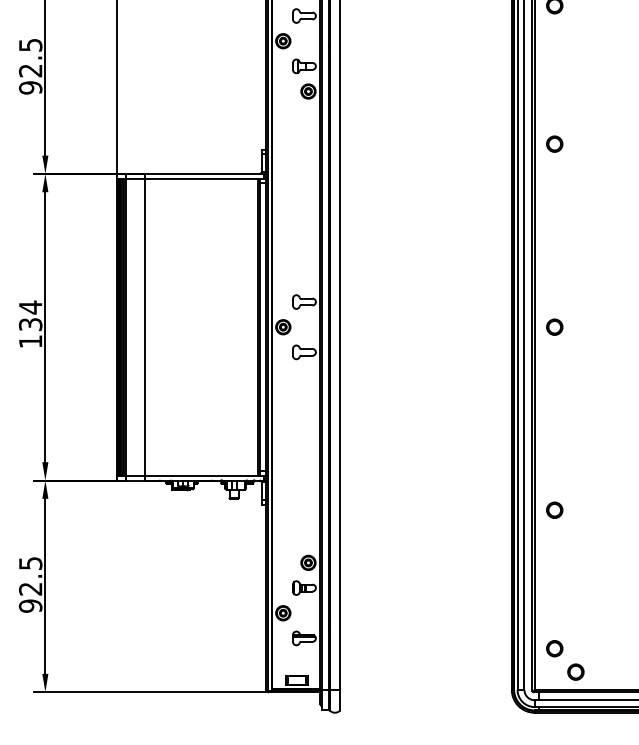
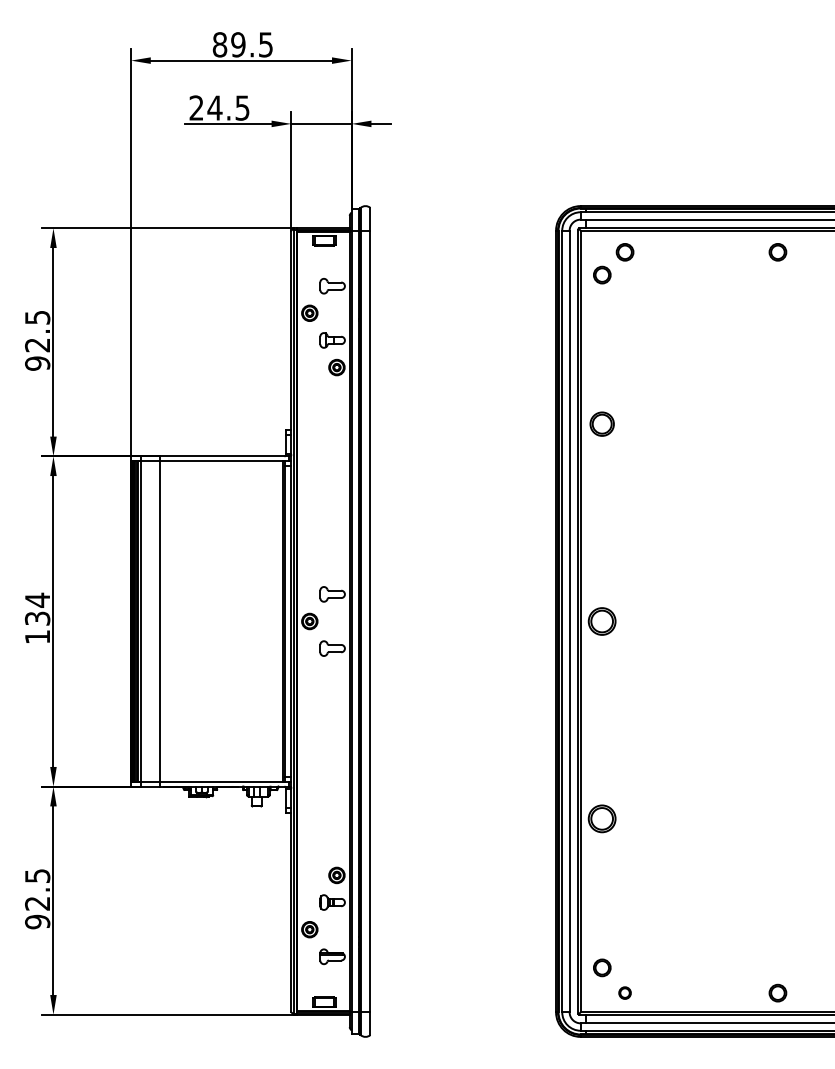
part: (554, 144) -> (602, 424), size x1.4
circle: (554, 327) -> (602, 621), size x1.6
part: (554, 510) -> (602, 818), size x1.6
part: (575, 671) -> (624, 992), size x0.7

